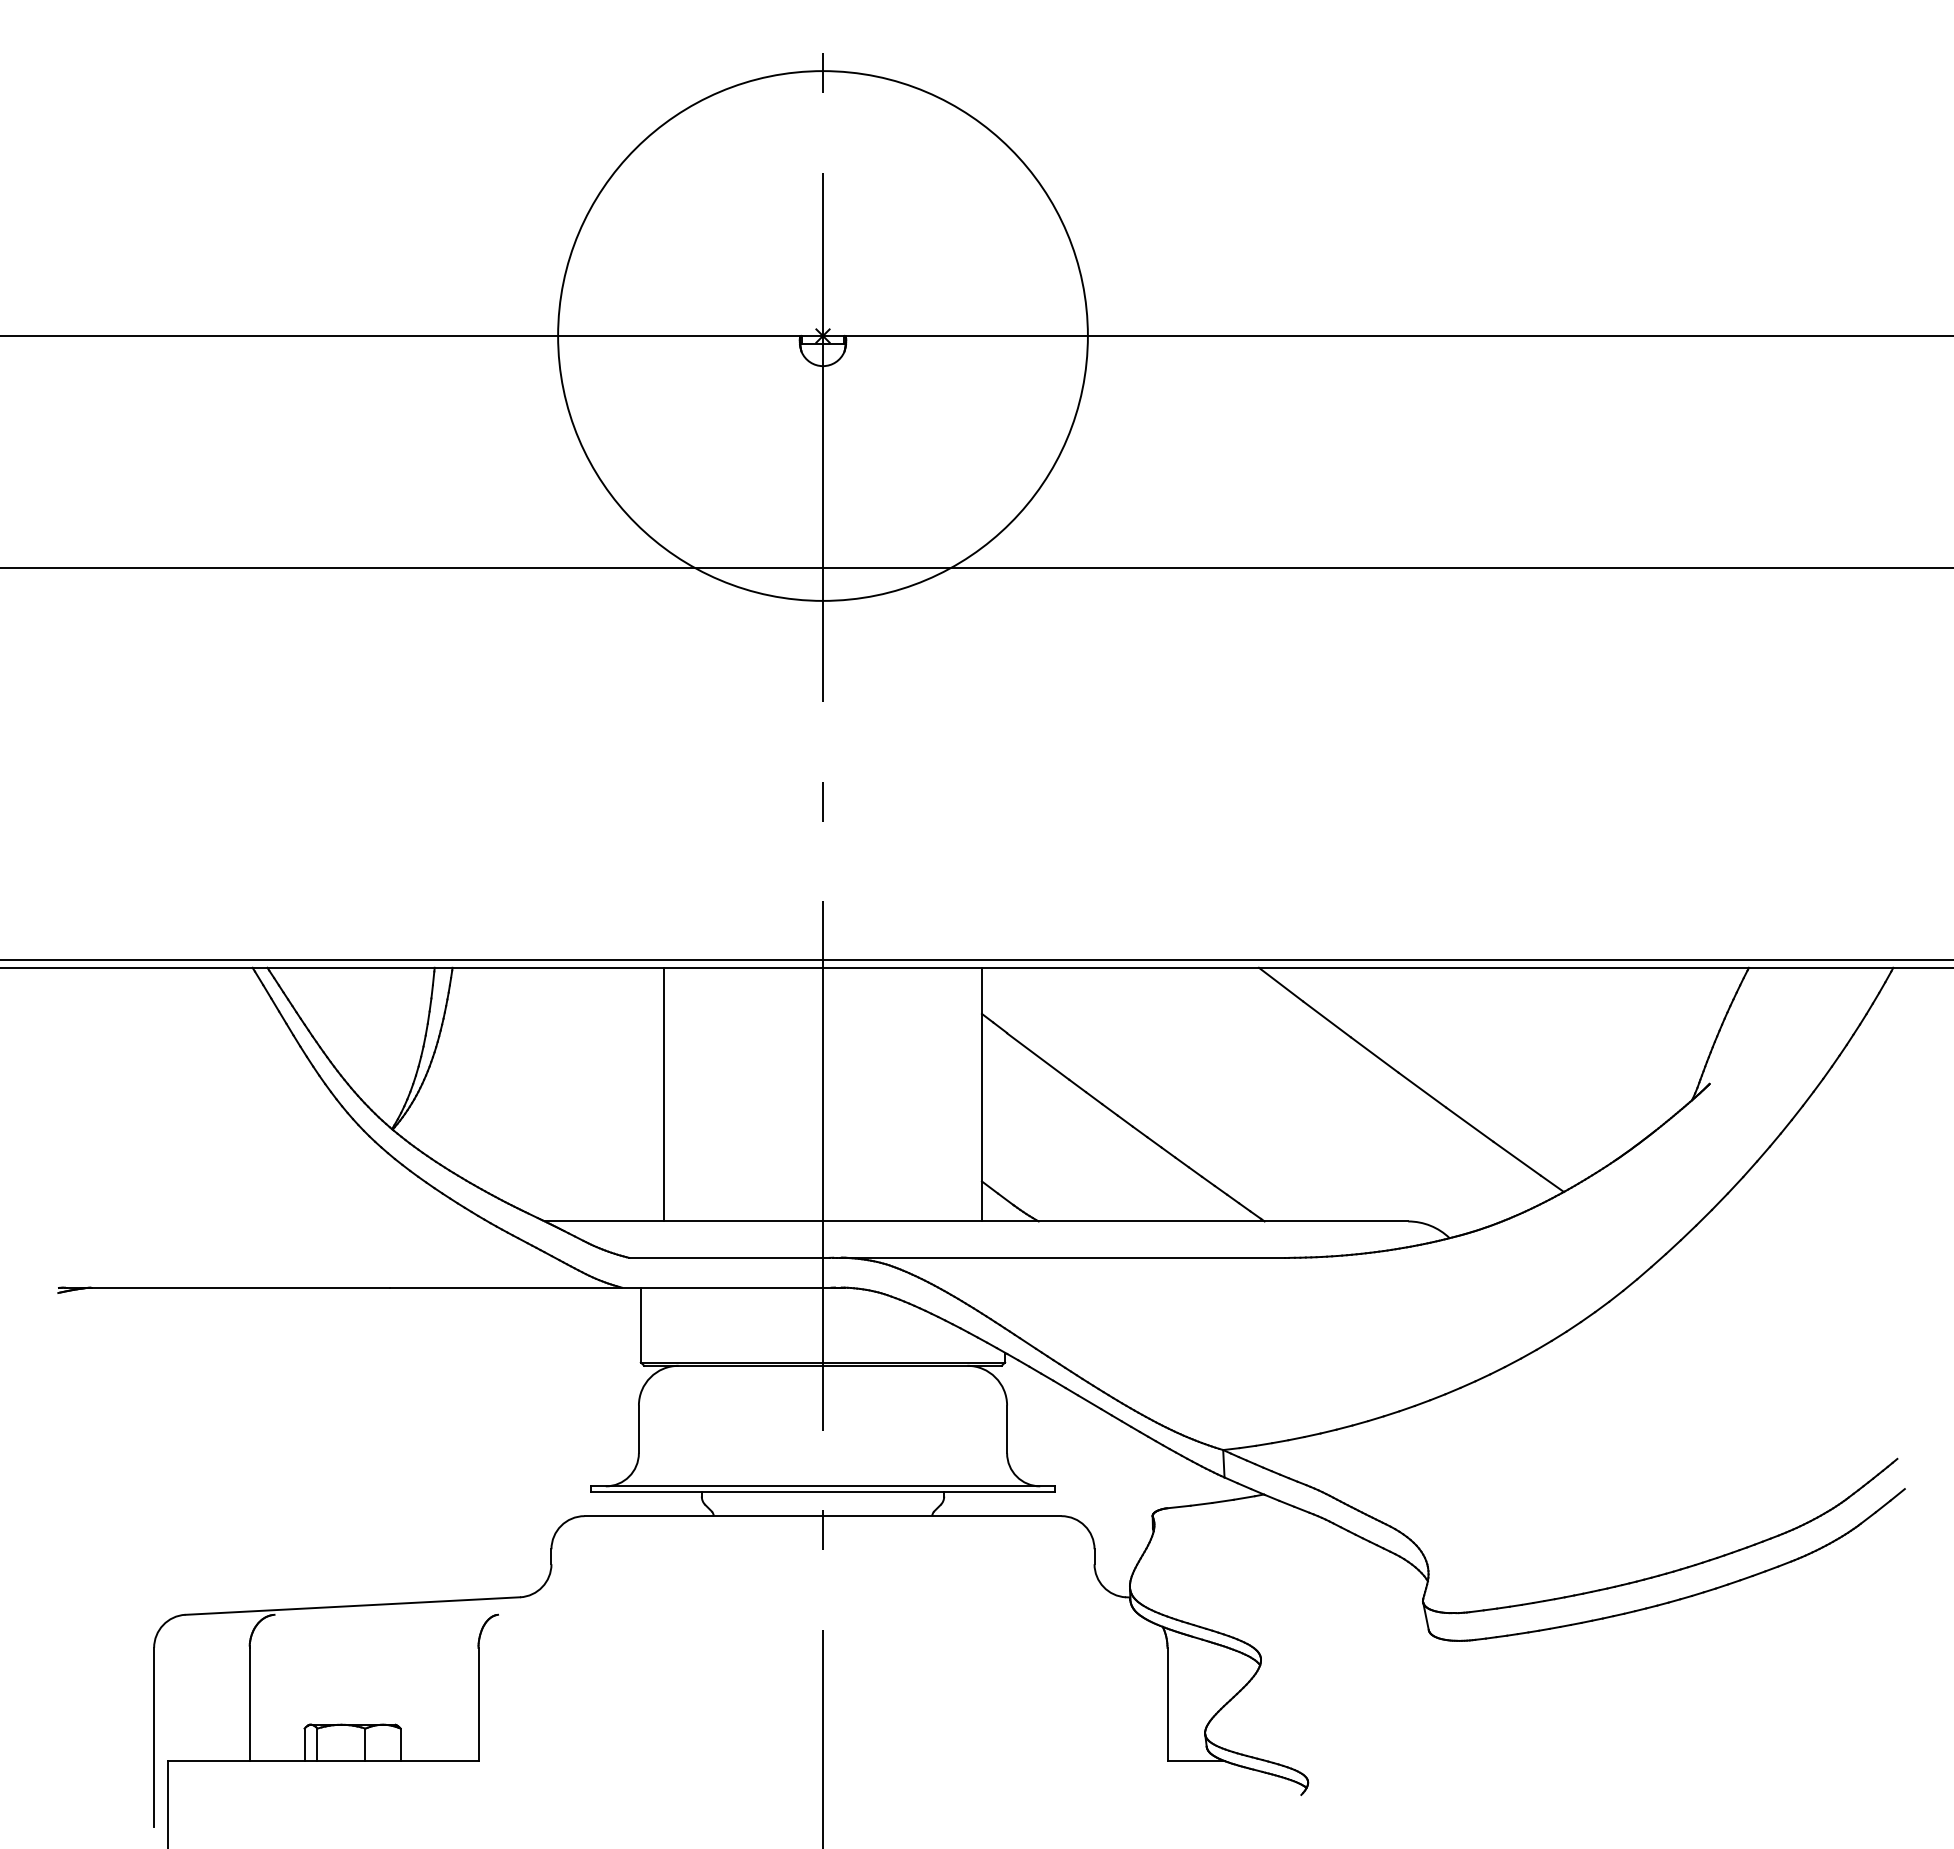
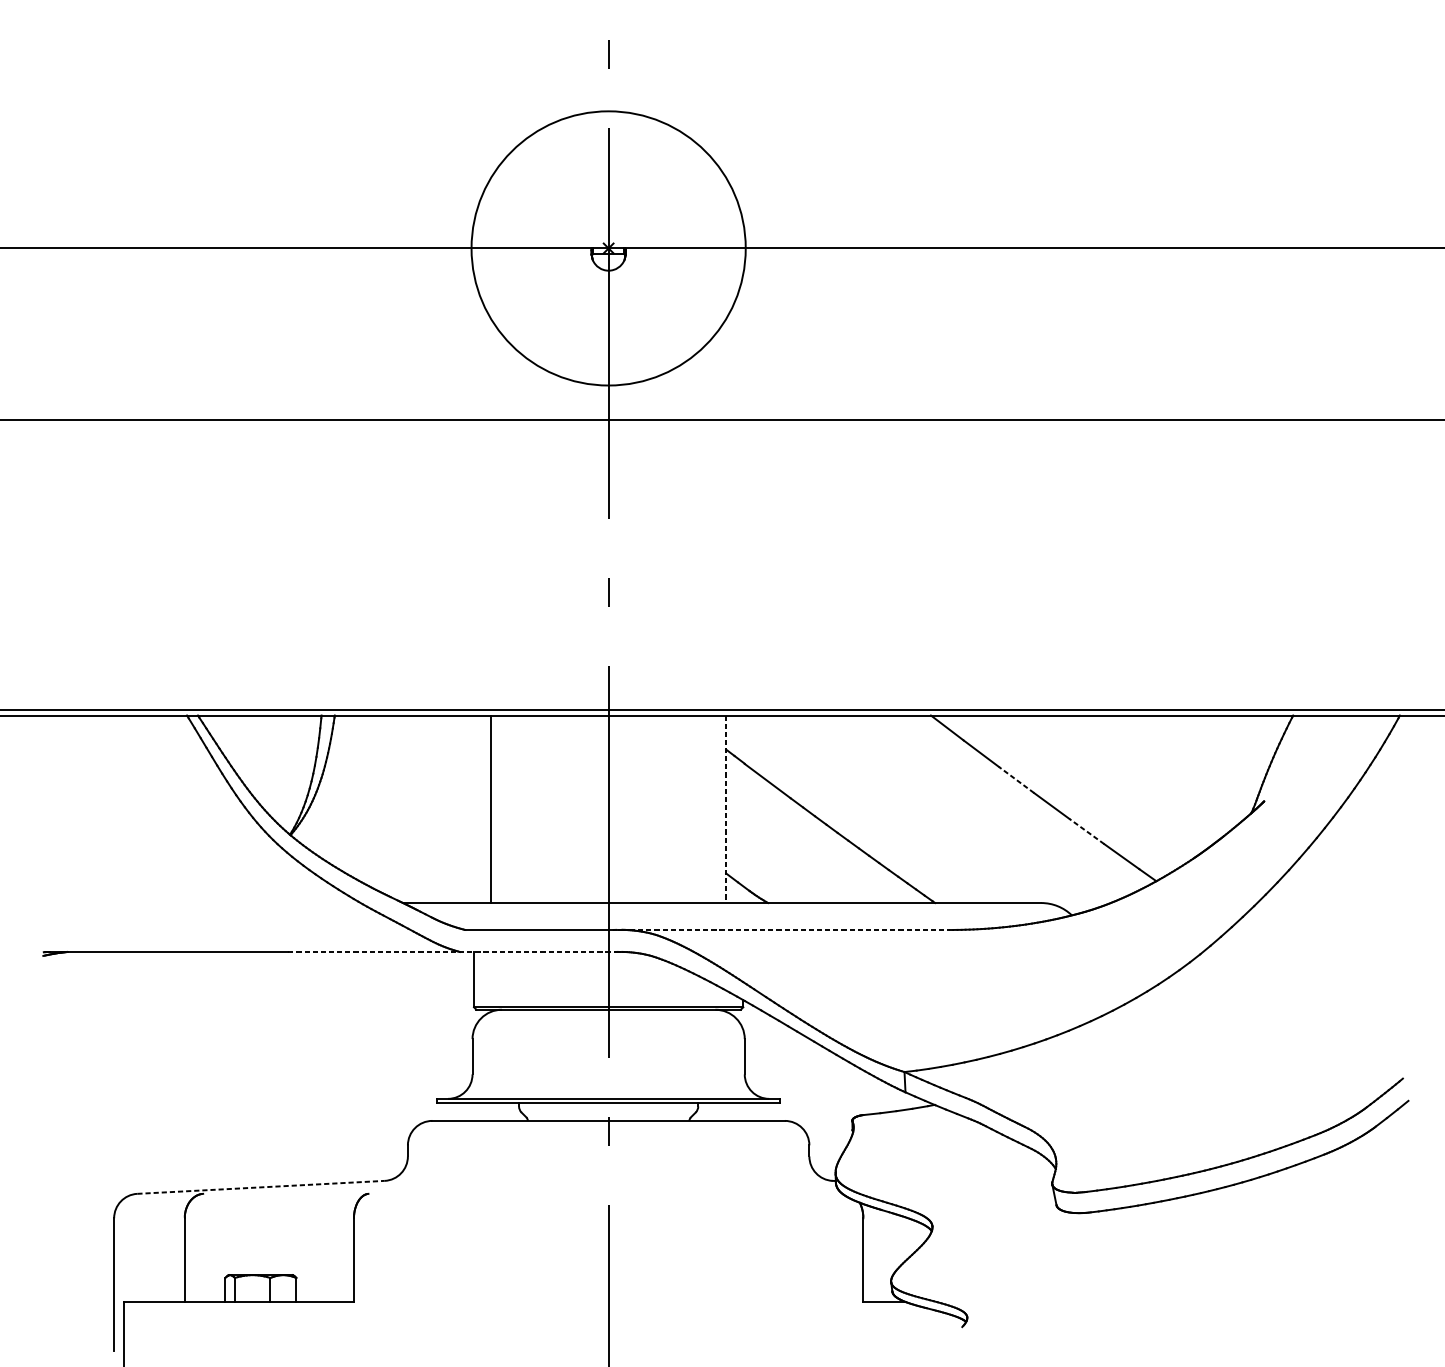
circle: (822, 335) -> (608, 248), size x0.7
line: (1374, 1055) -> (1016, 780), solid -> dashed
line: (981, 1094) -> (725, 809), solid -> dashed
line: (1469, 1124) -> (1086, 831), solid -> dashed
line: (1068, 1257) -> (790, 929), solid -> dashed
line: (617, 1287) -> (456, 951), solid -> dashed
line: (352, 1606) -> (260, 1187), solid -> dashed

